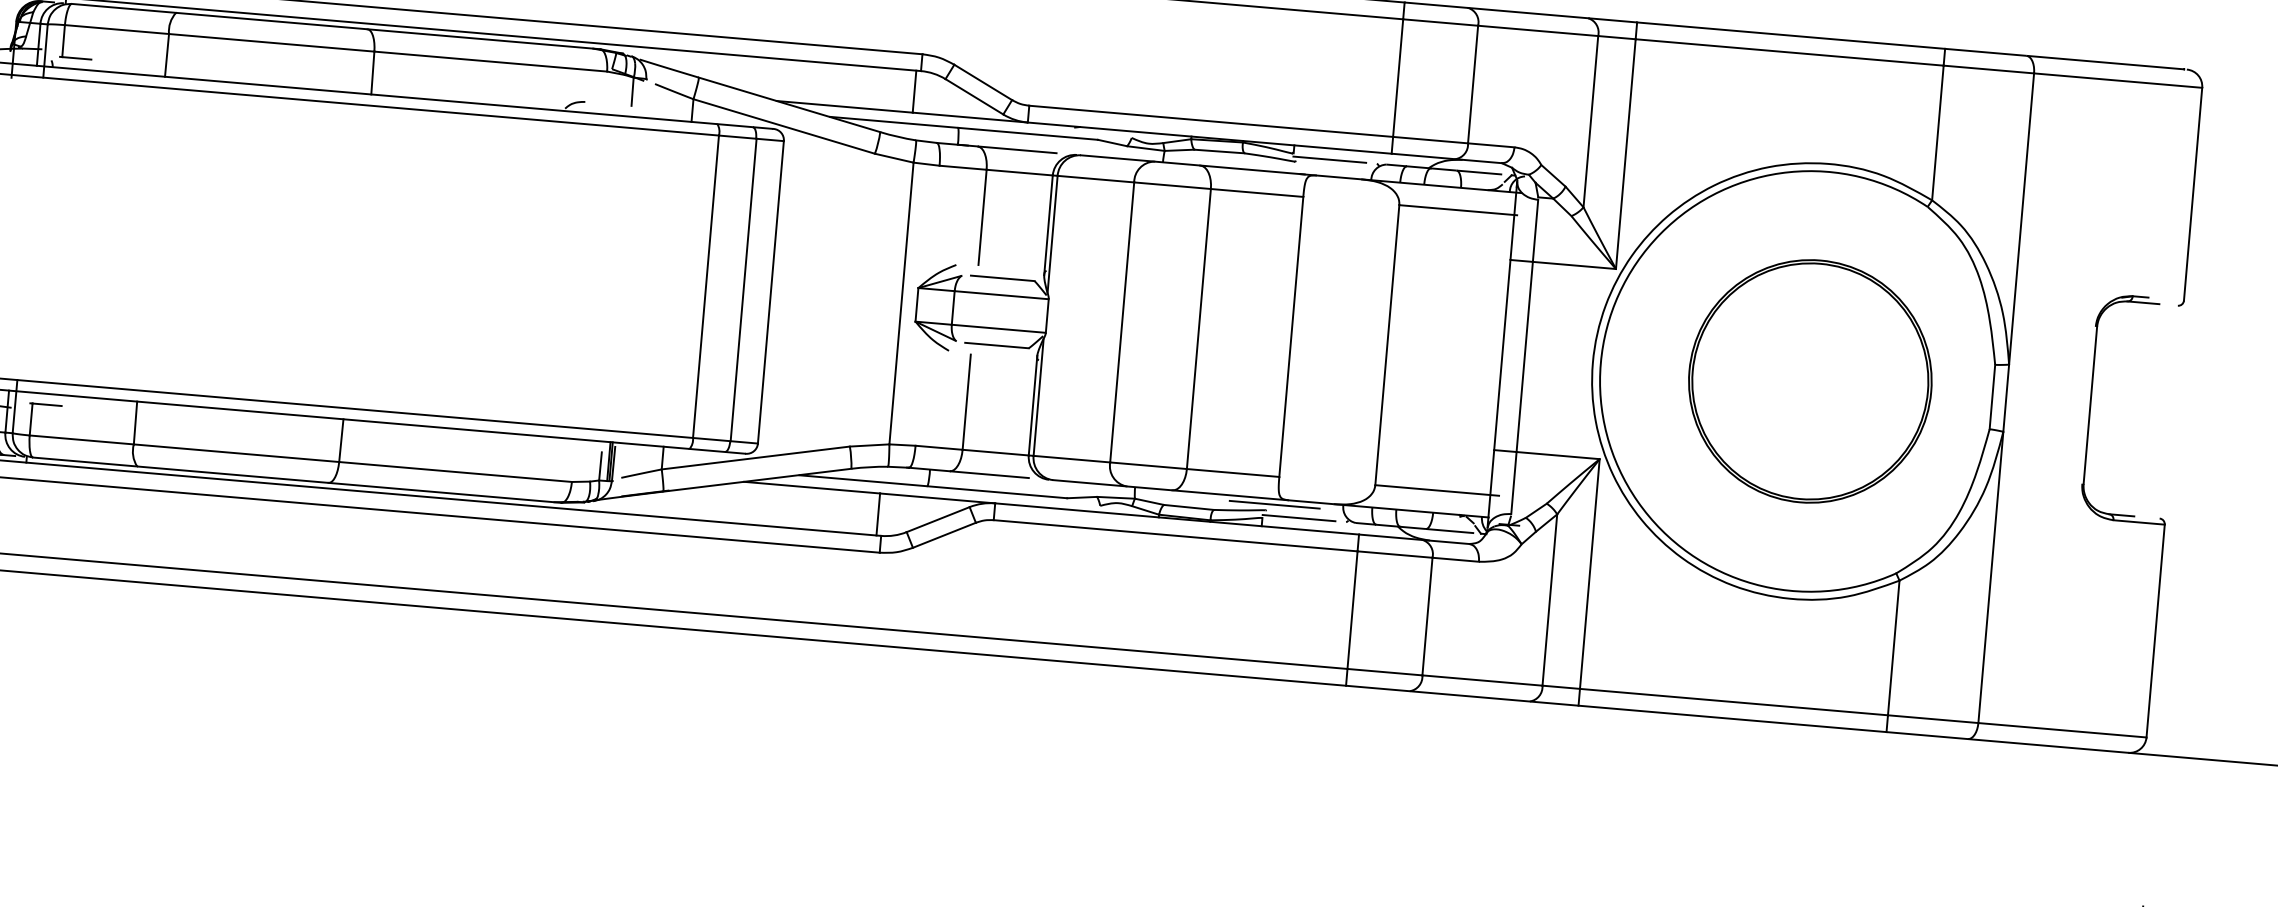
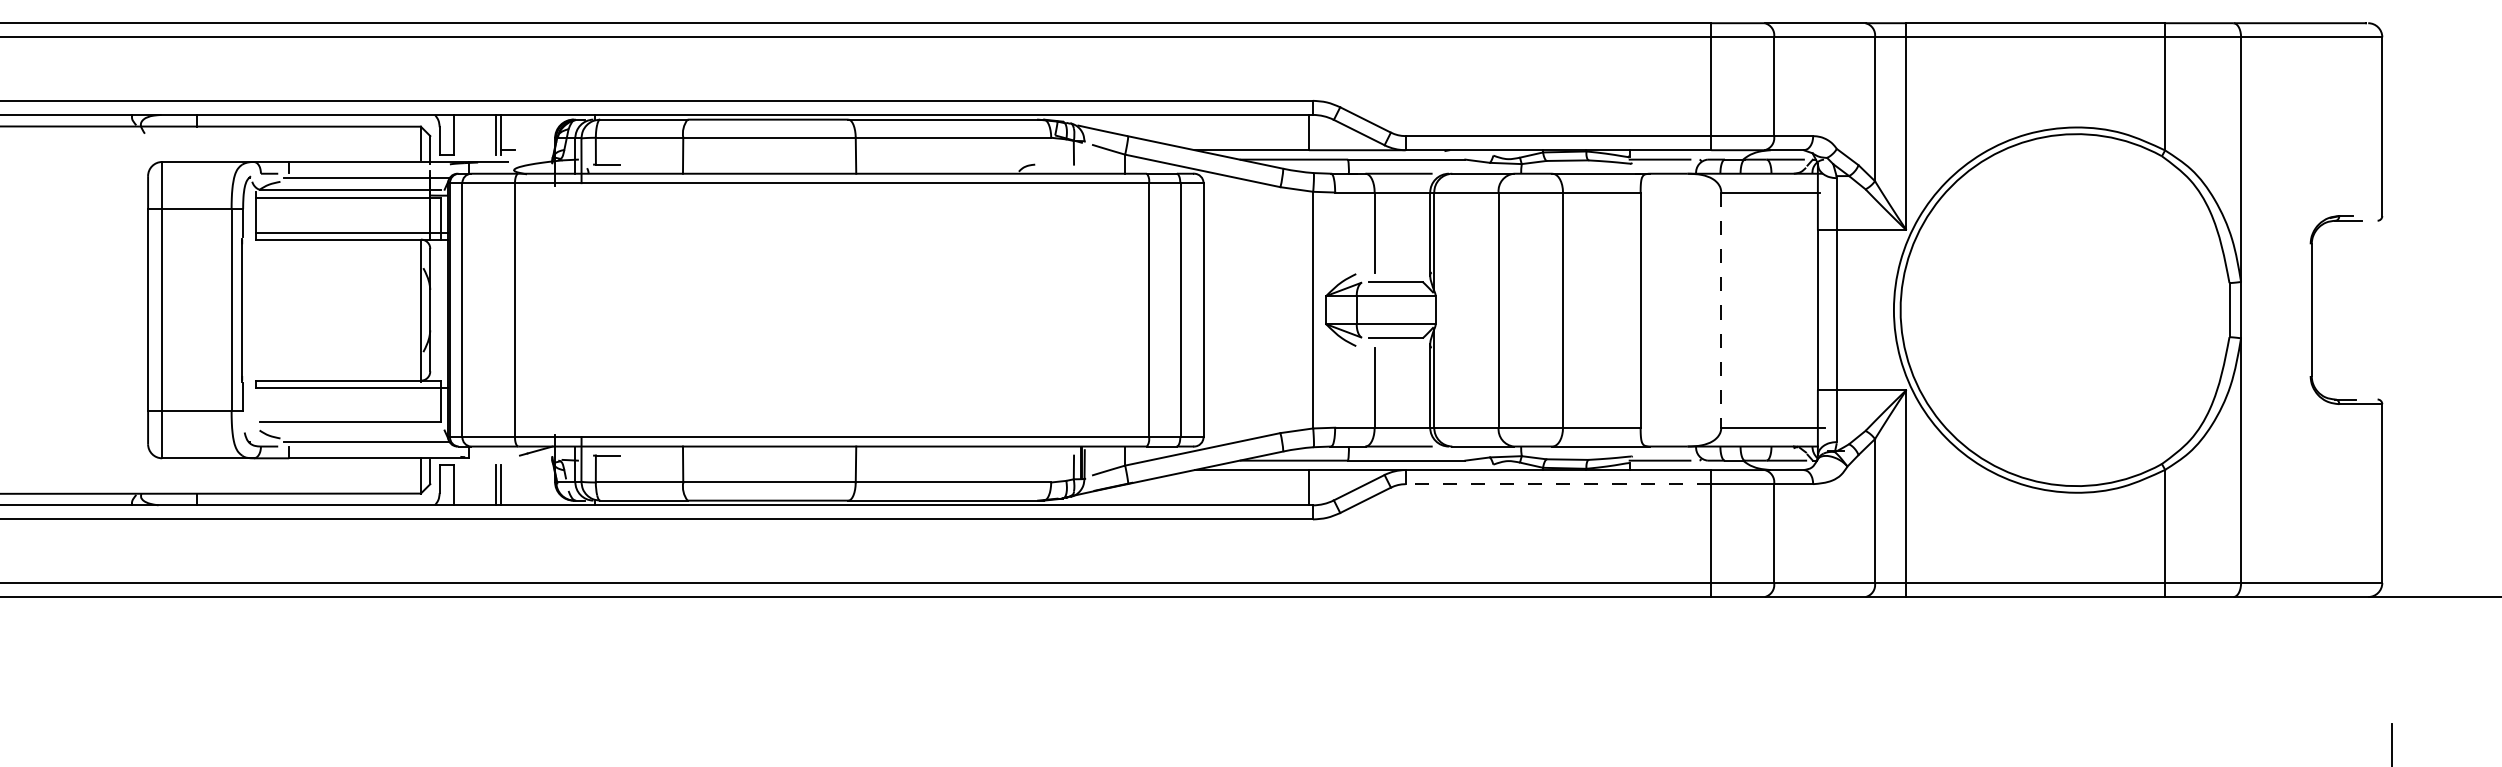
line: (1387, 345) -> (1721, 310), solid -> dashed
part: (1810, 380) -> (2076, 309), removed
line: (1274, 505) -> (1638, 451), removed
line: (1175, 536) -> (1558, 484), solid -> dashed

